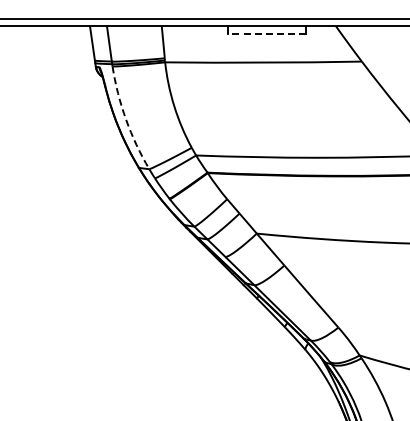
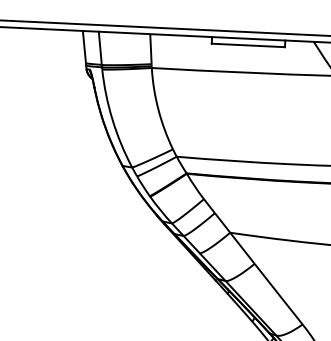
line: (266, 33) -> (248, 45), dashed -> solid
arc: (126, 119) -> (112, 119), dashed -> solid

